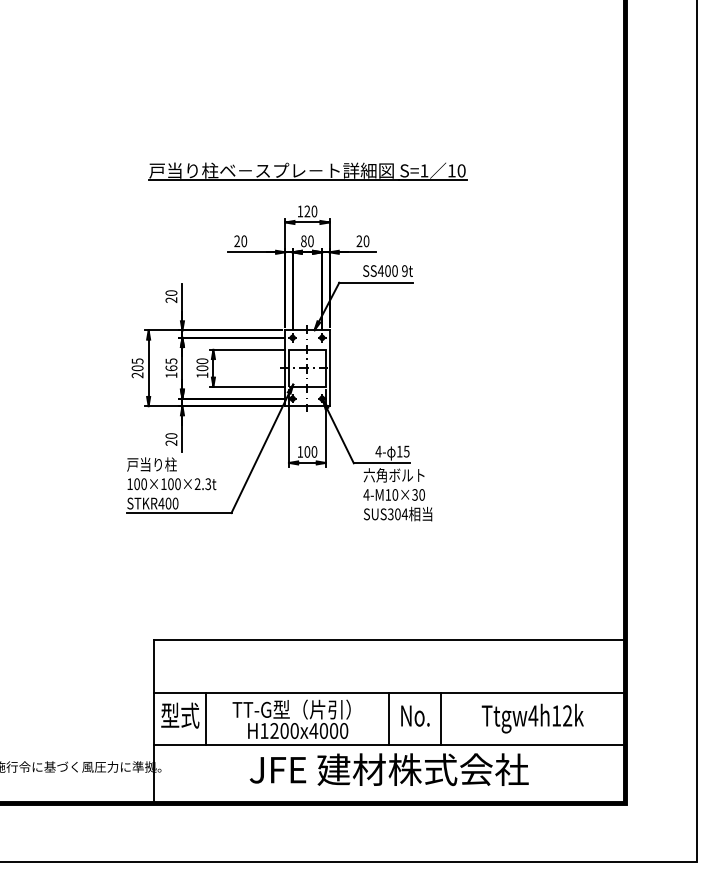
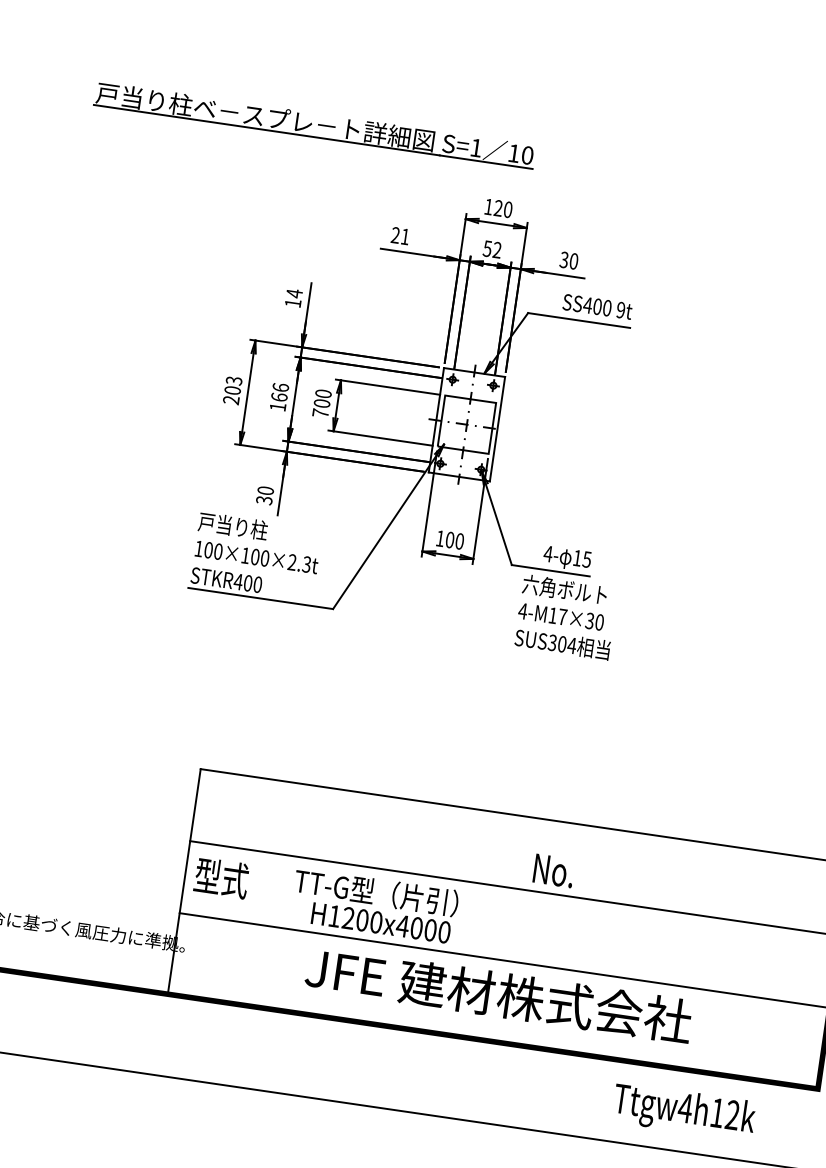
part: (307, 171) -> (314, 125), moved
text: (244, 241) -> (405, 237), 20 -> 21
text: (307, 241) -> (492, 249), 80 -> 52
text: (359, 241) -> (564, 260), 20 -> 30
text: (171, 296) -> (293, 298), 20 -> 14
text: (136, 360) -> (232, 379), 205 -> 203
text: (171, 361) -> (280, 387), 165 -> 166
text: (202, 375) -> (320, 413), 100 -> 700
text: (171, 442) -> (264, 499), 20 -> 30
text: (395, 494) -> (563, 616), 4-M10×30 -> 4-M17×30
text: (415, 715) -> (554, 870), moved
line: (206, 718) -> (257, 887), removed
line: (389, 718) -> (509, 924), removed
line: (441, 718) -> (581, 934), removed
text: (532, 718) -> (683, 1111), moved

